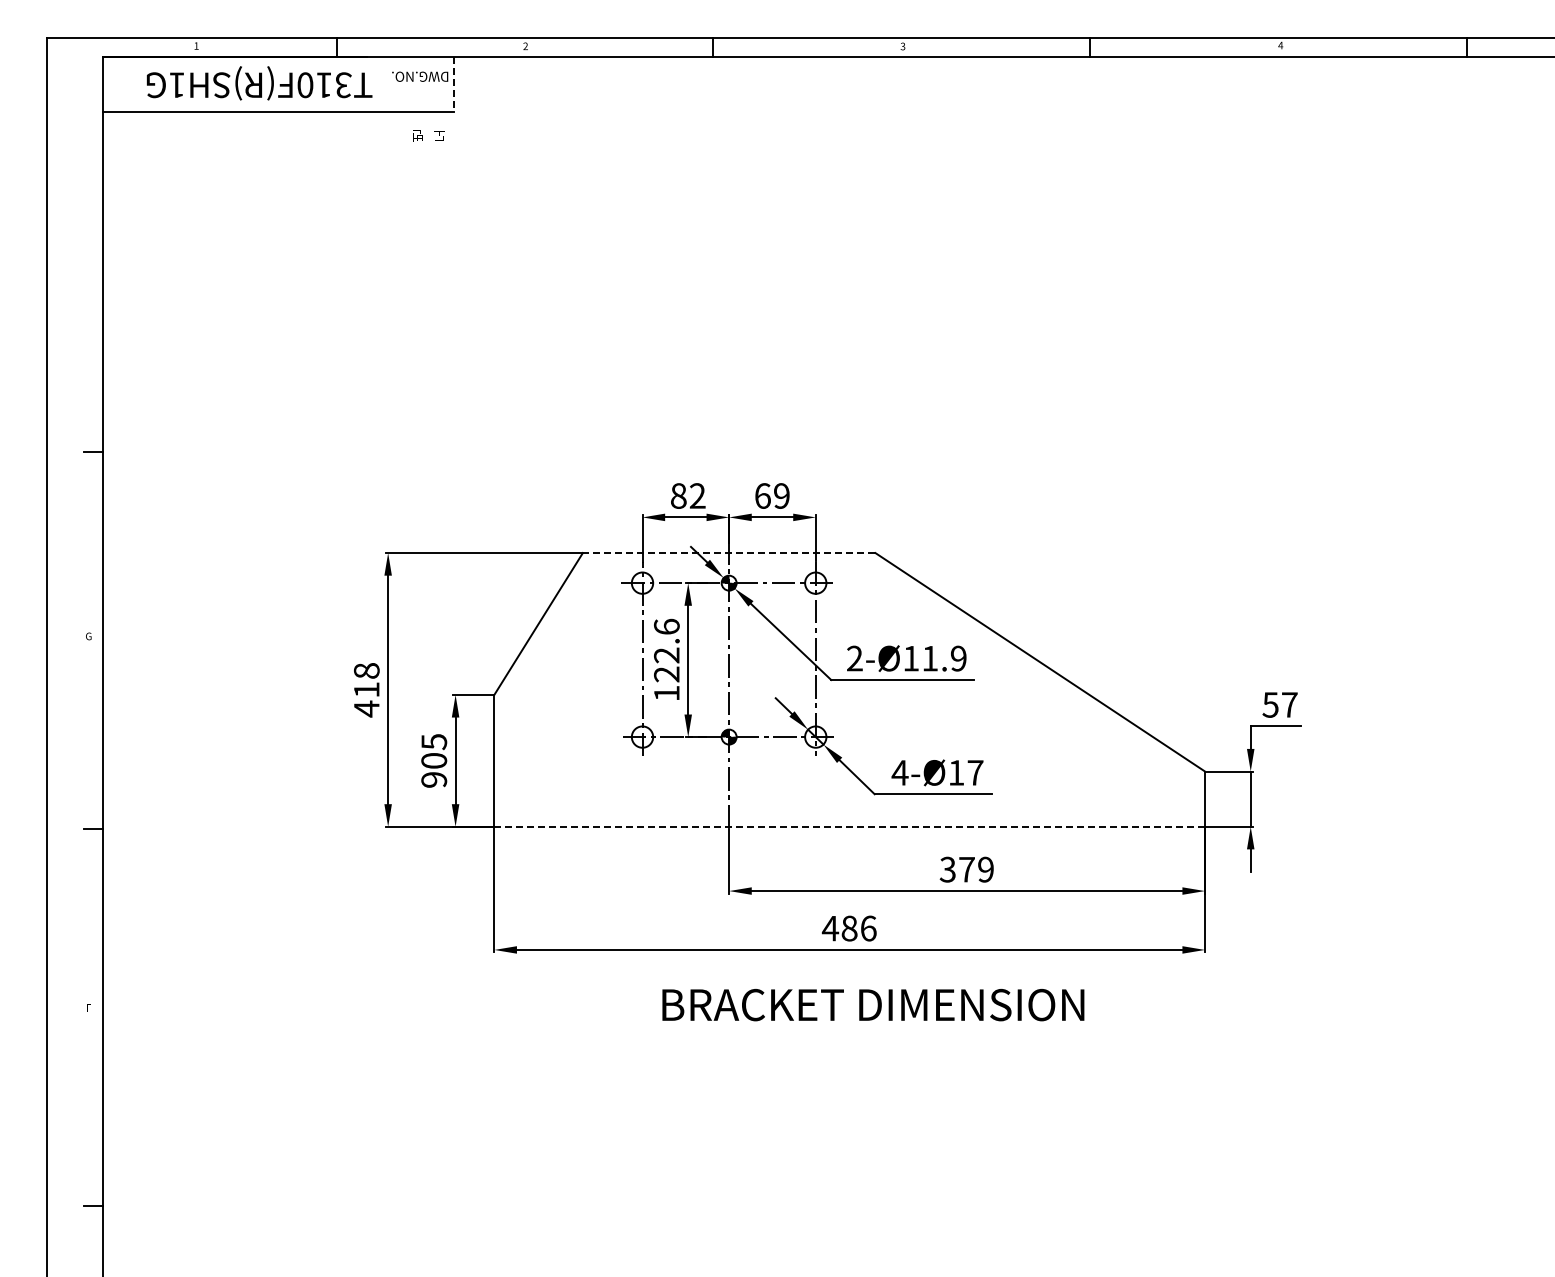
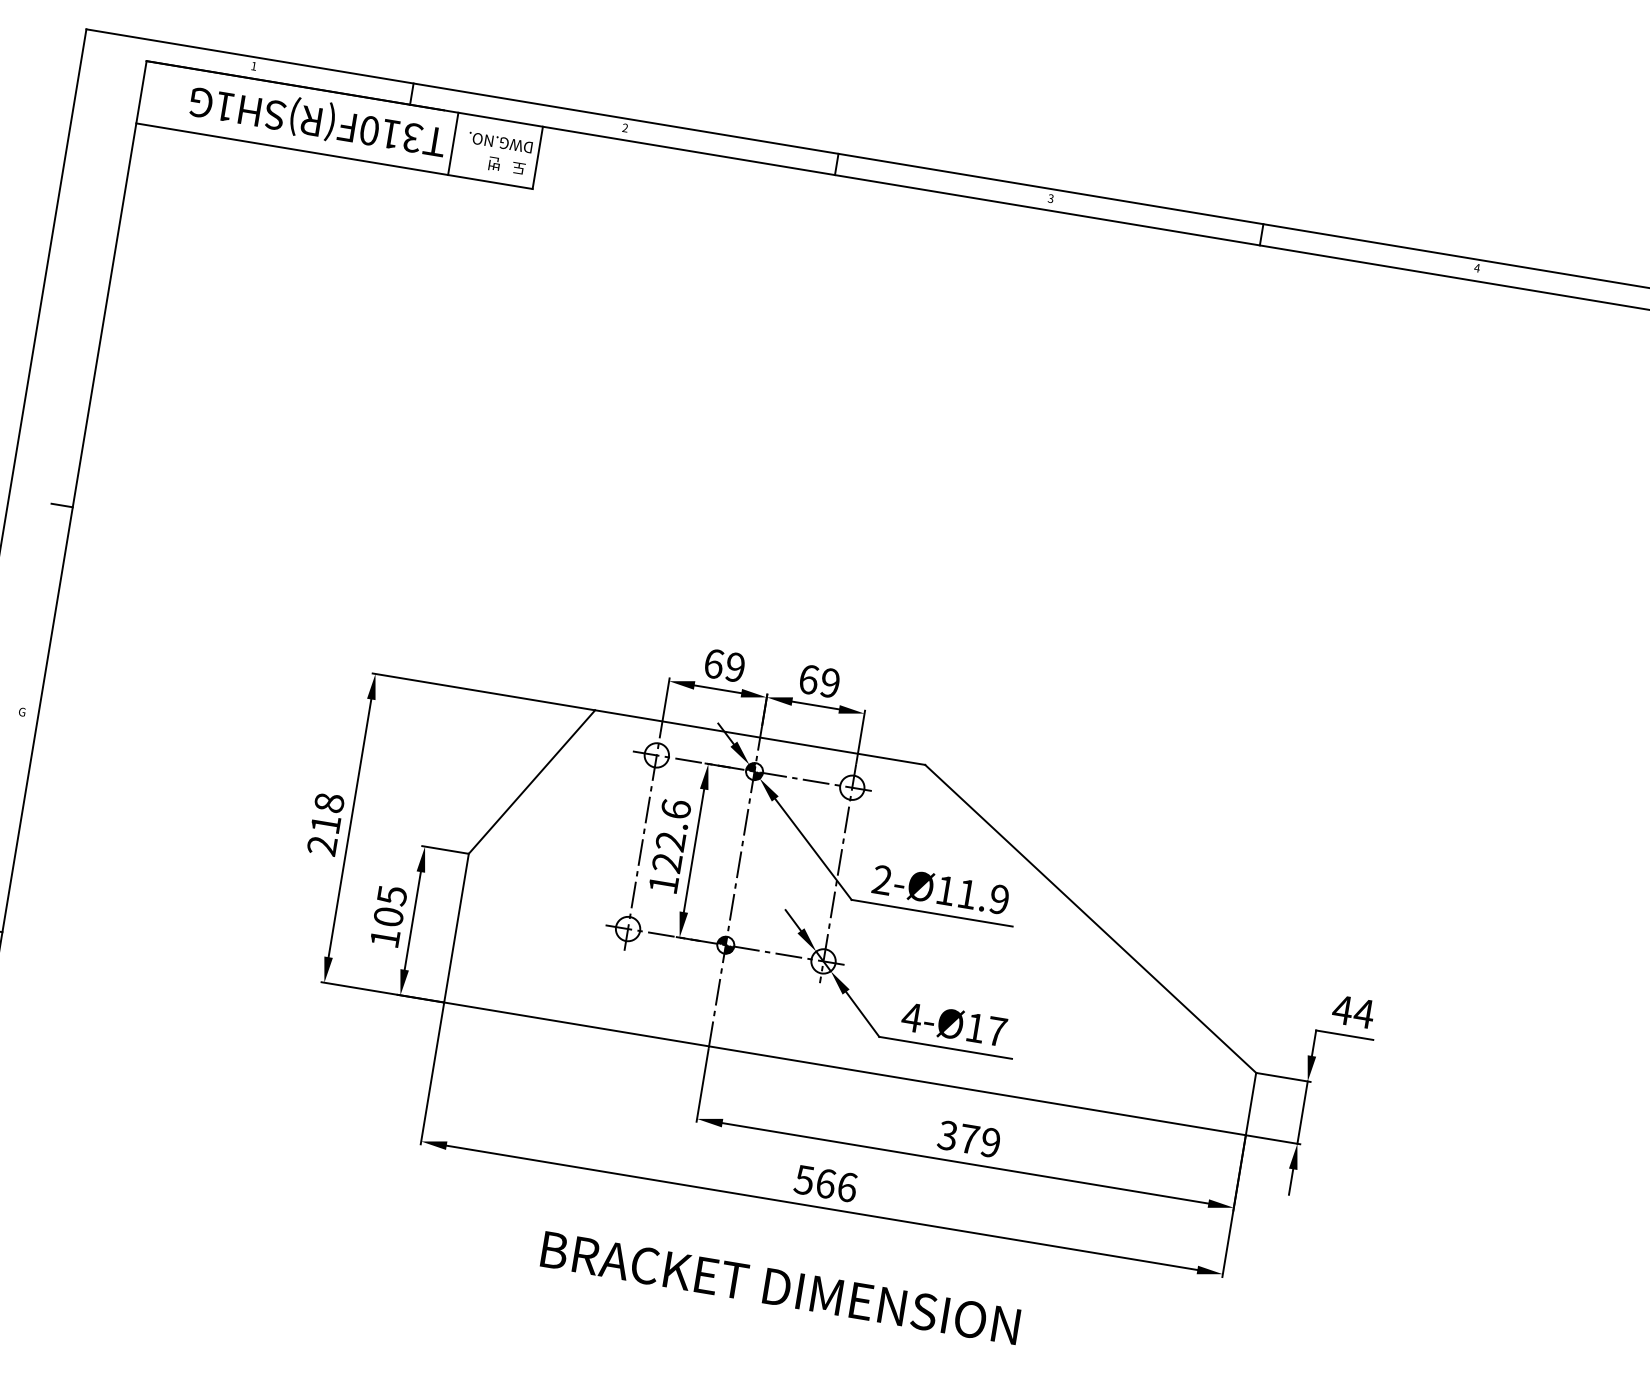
line: (379, 84) -> (453, 143), added
line: (454, 84) -> (537, 157), dashed -> solid
text: (428, 135) -> (506, 165), moved
text: (688, 495) -> (725, 665), 82 -> 69
line: (728, 553) -> (759, 737), dashed -> solid
text: (1280, 704) -> (1353, 1011), 57 -> 44
text: (366, 708) -> (322, 845), 418 -> 218
text: (434, 779) -> (385, 938), 905 -> 105
line: (849, 826) -> (844, 1068), dashed -> solid
text: (839, 928) -> (814, 1181), 486 -> 566
text: (873, 1005) -> (780, 1288), moved

